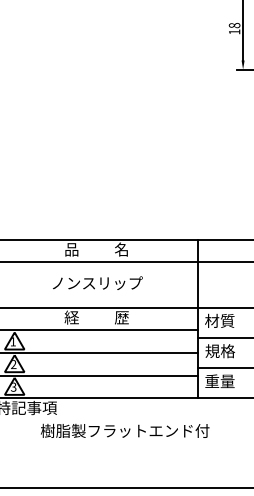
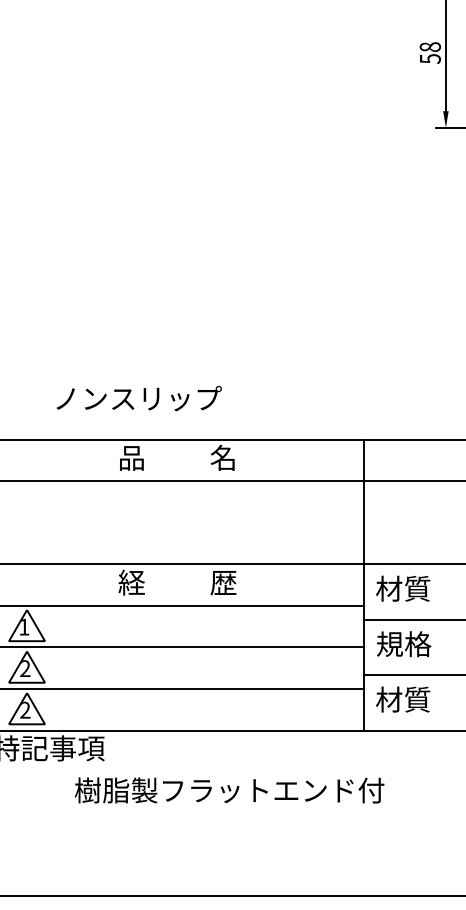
text: (234, 31) -> (430, 57), 18 -> 58
text: (97, 282) -> (138, 397), moved
text: (219, 381) -> (402, 699), 重量 -> 材質
text: (13, 387) -> (24, 710), 3 -> 2

